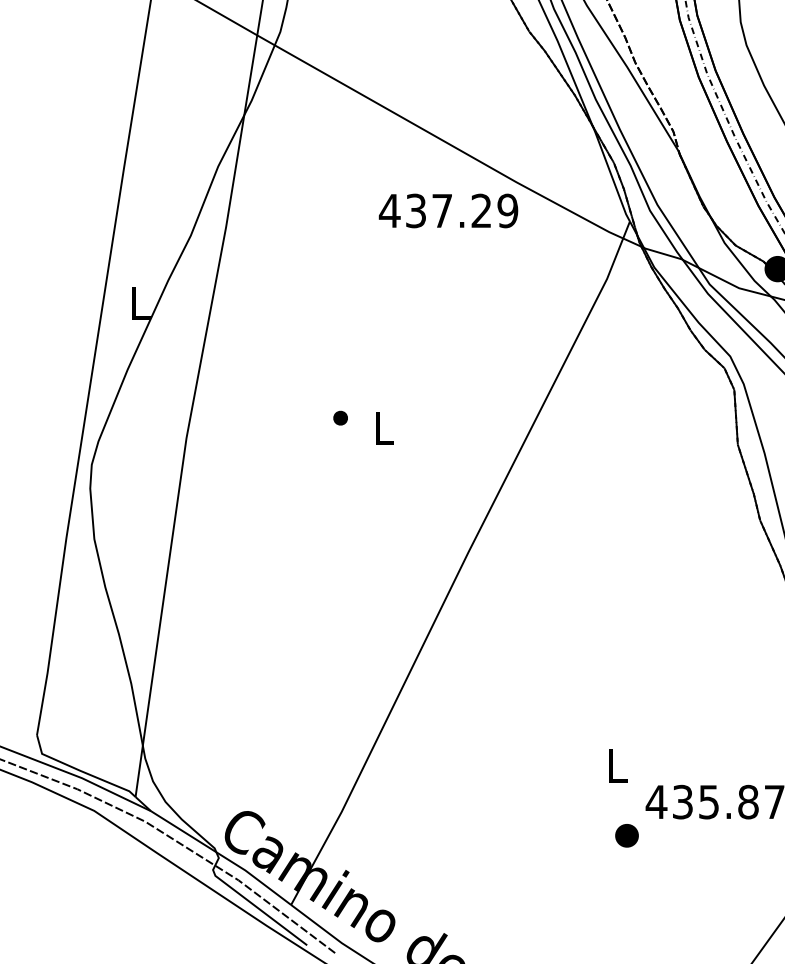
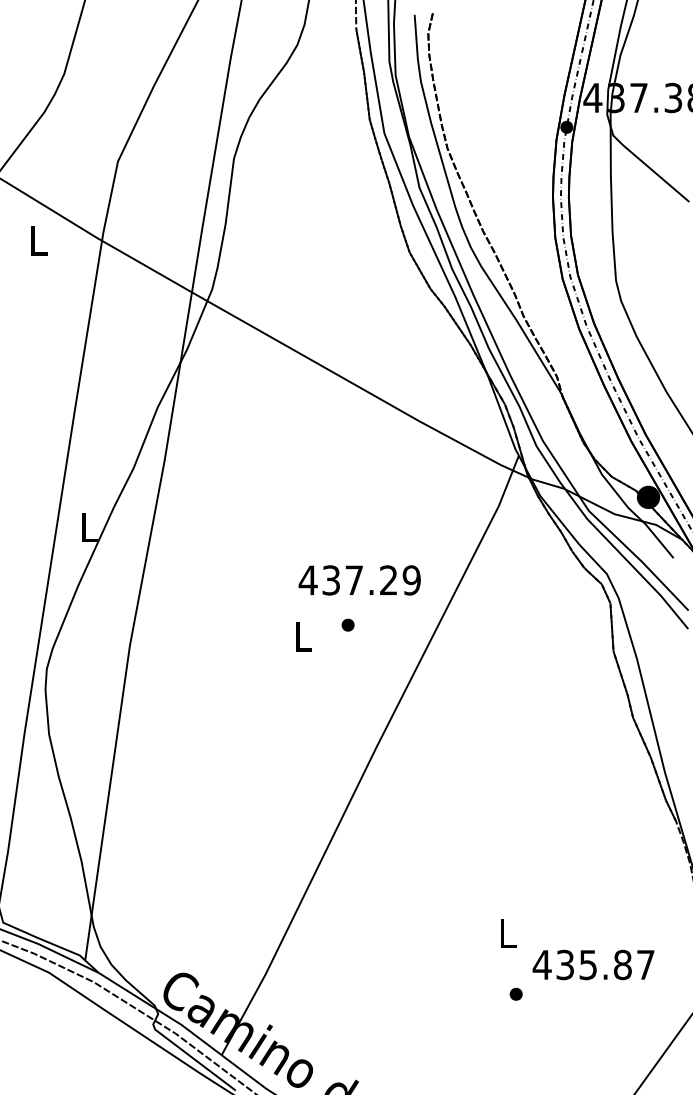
text: (448, 211) -> (359, 580), moved
part: (339, 417) -> (347, 624), moved
part: (626, 834) -> (515, 993), size x0.62

